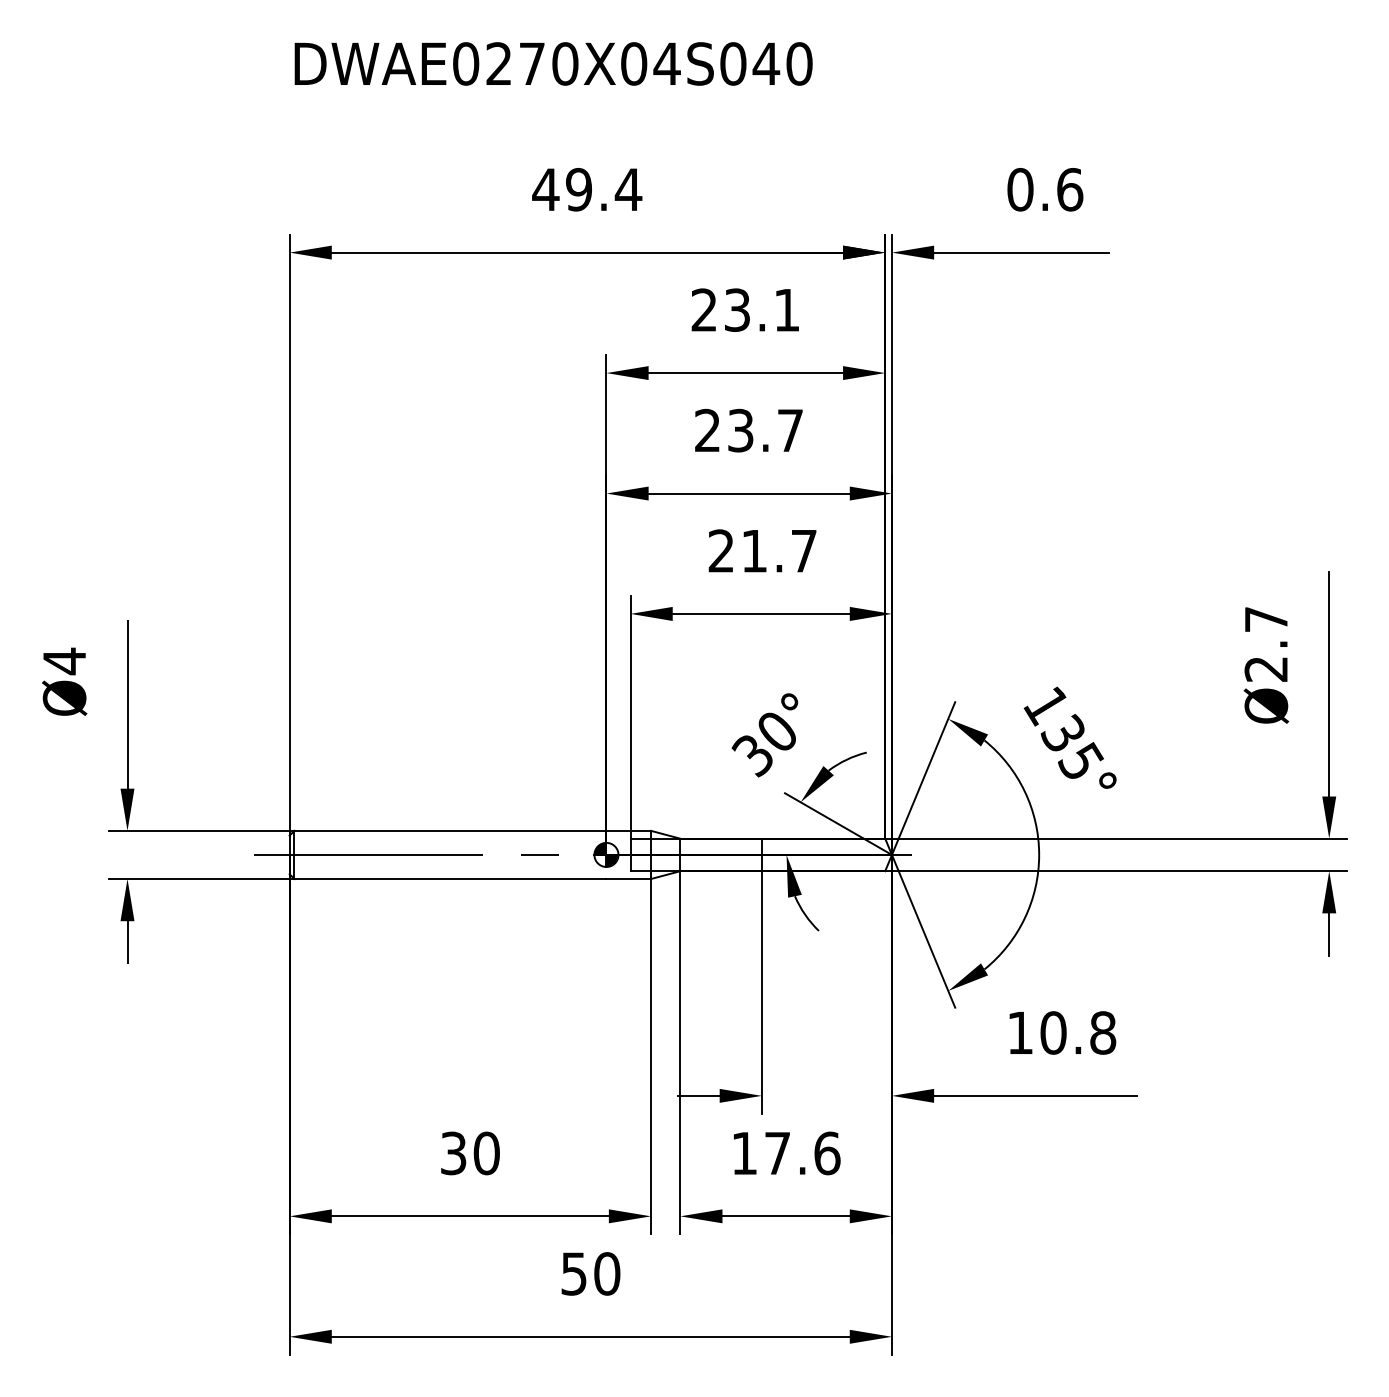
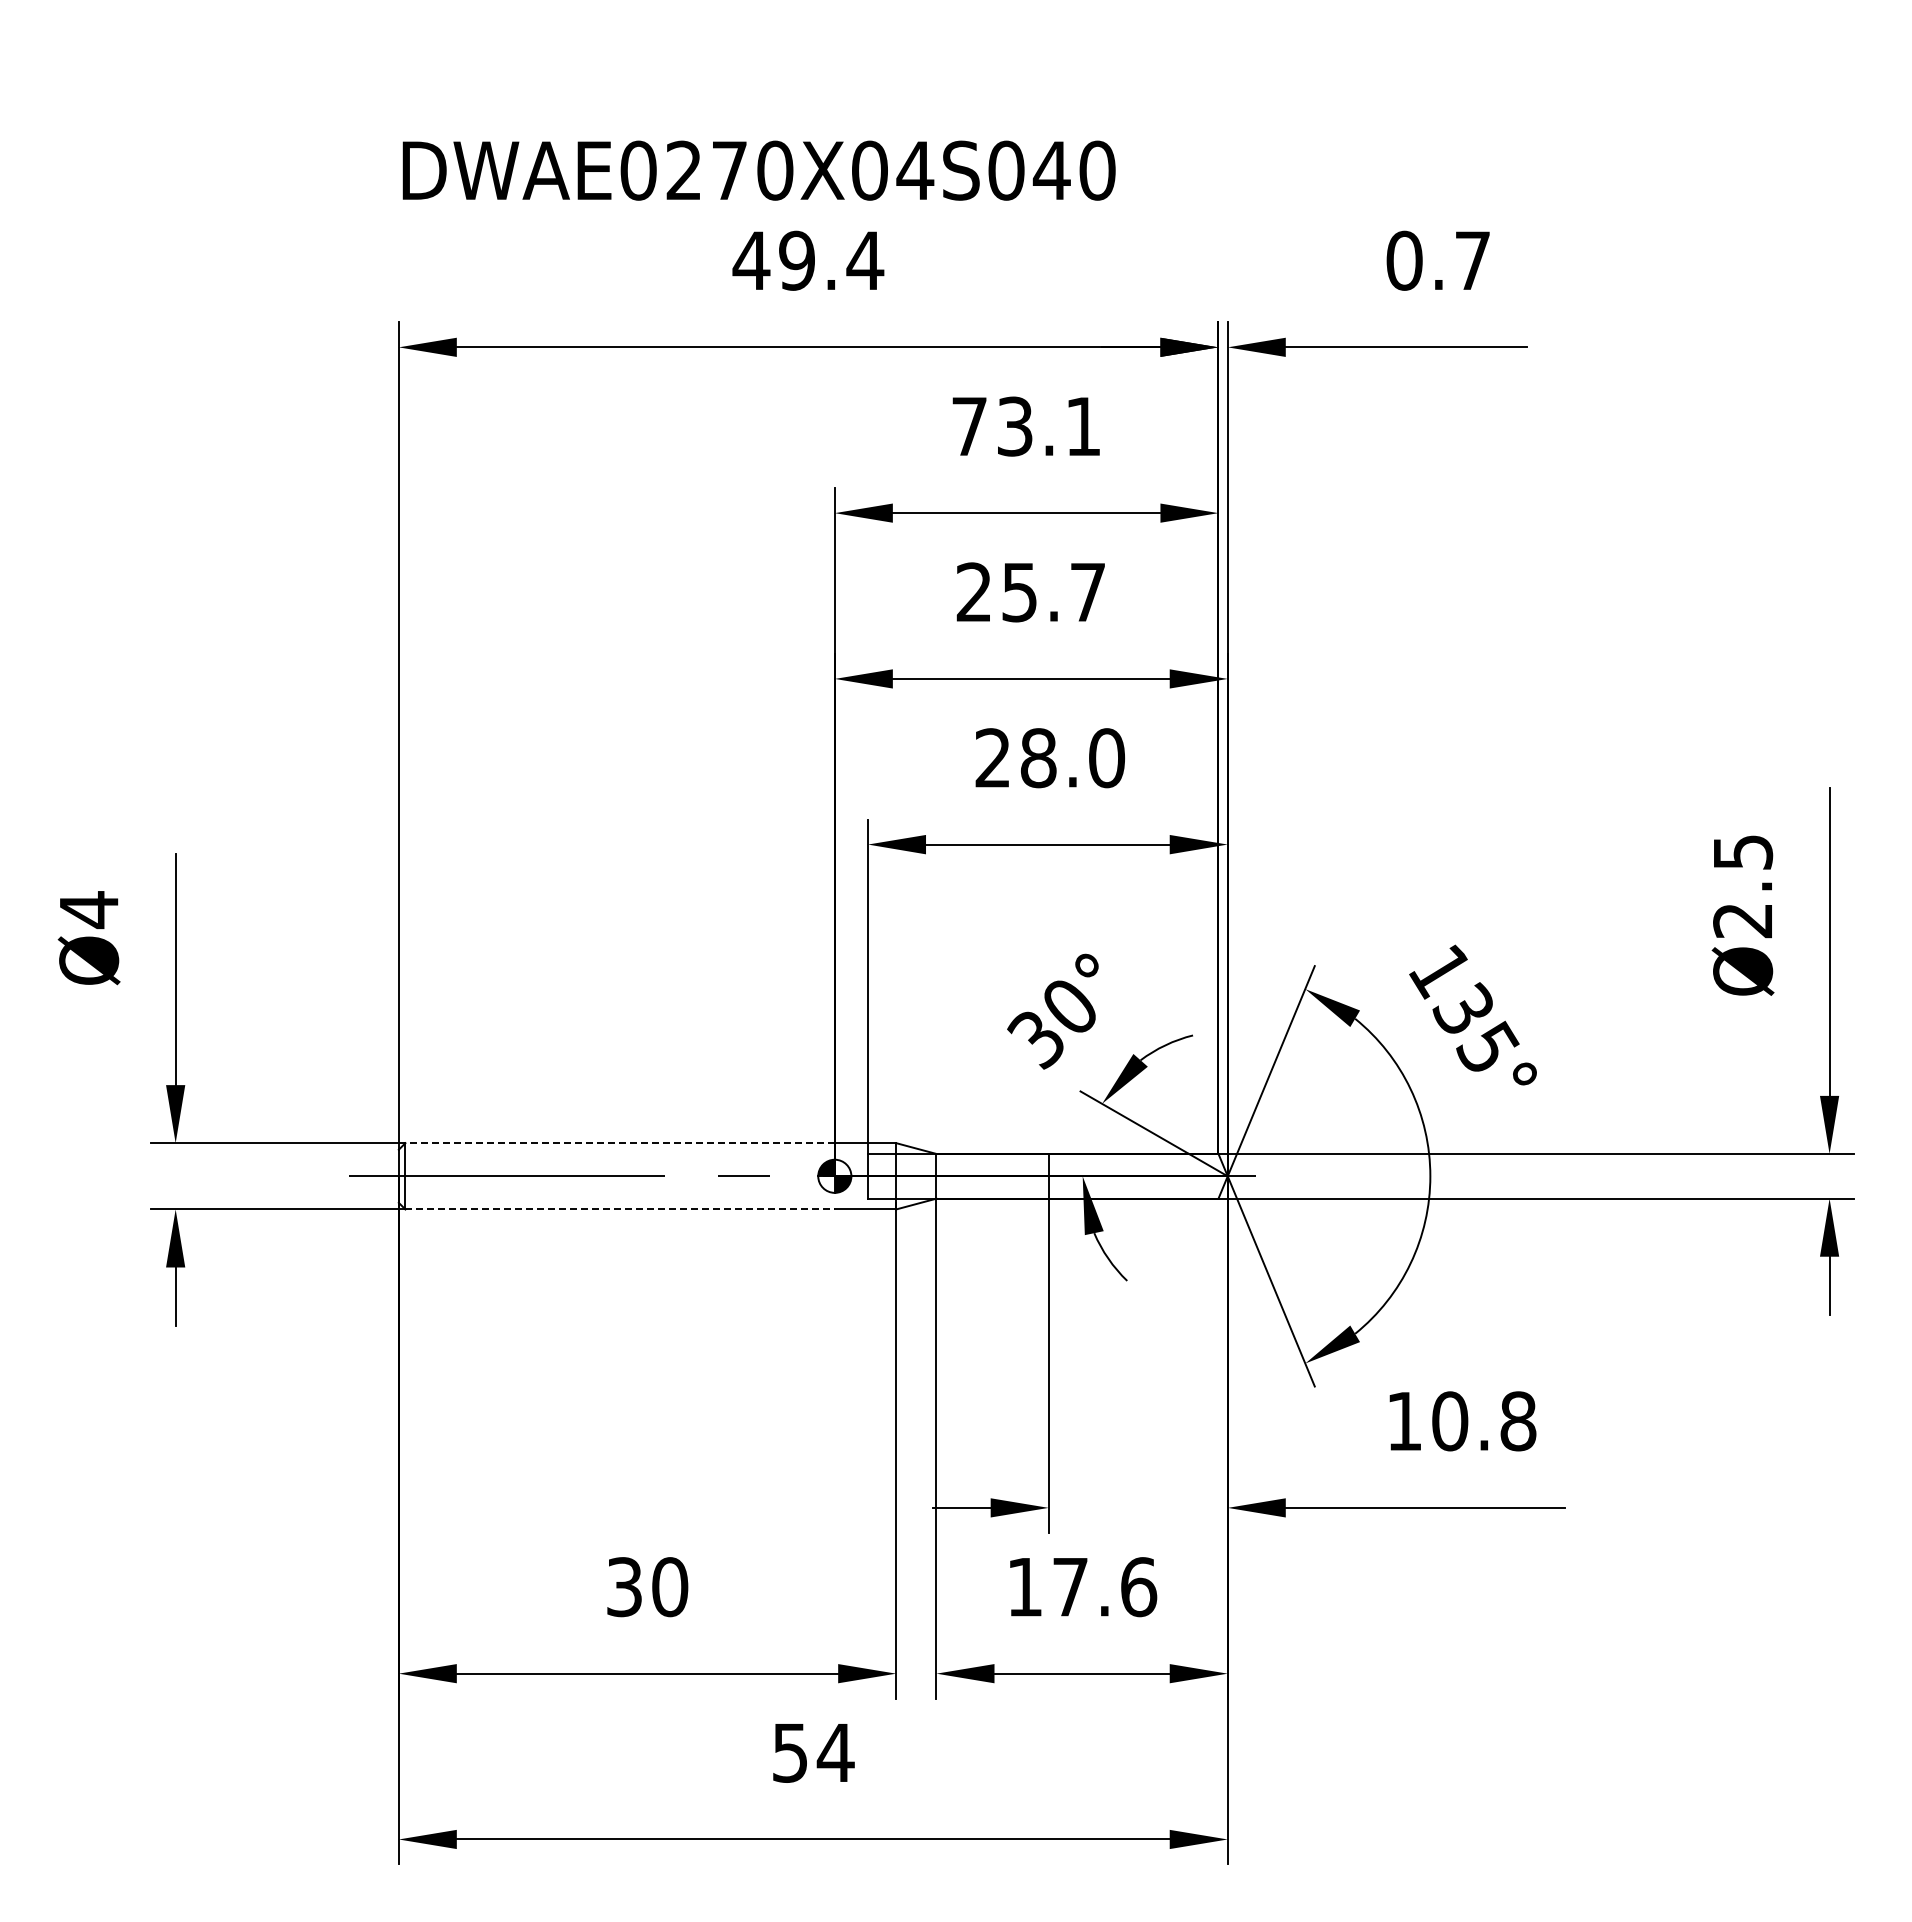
text: (553, 63) -> (758, 170), moved
text: (1070, 189) -> (1473, 260), 0.6 -> 0.7
text: (704, 309) -> (969, 425), 23.1 -> 73.1
text: (740, 430) -> (1019, 591), 23.7 -> 25.7
text: (779, 551) -> (1072, 758), 21.7 -> 28.0
text: (1266, 619) -> (1743, 852), Ø2.7 -> Ø2.5
line: (450, 831) -> (620, 1143), solid -> dashed
line: (450, 879) -> (620, 1209), solid -> dashed
text: (606, 1273) -> (835, 1752), 50 -> 54

